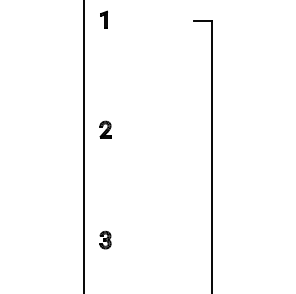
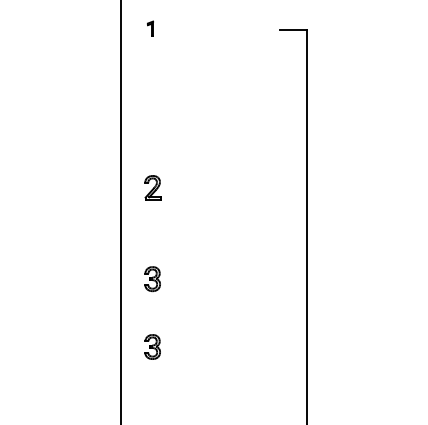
part: (103, 19) -> (149, 28), size x0.6
part: (105, 192) -> (152, 278), added

